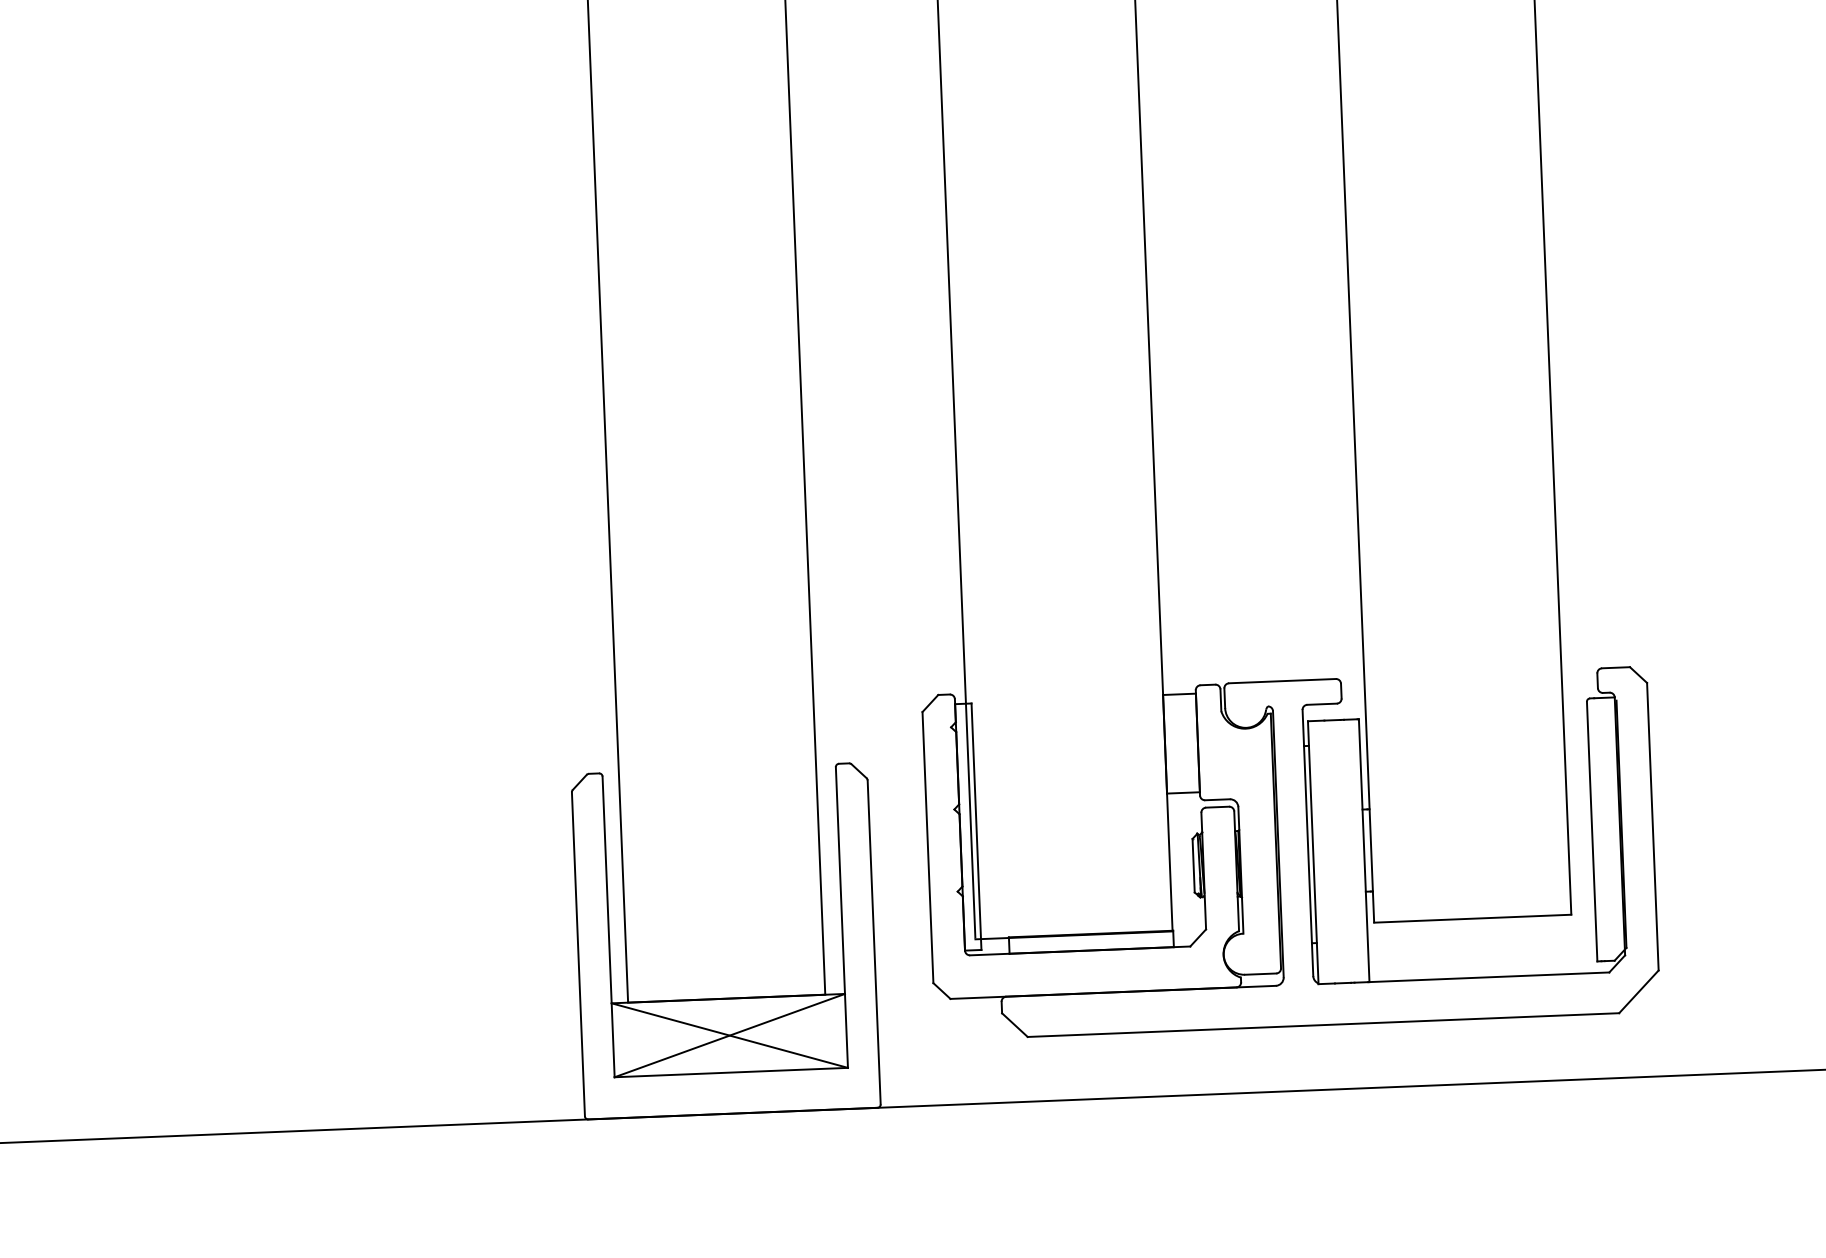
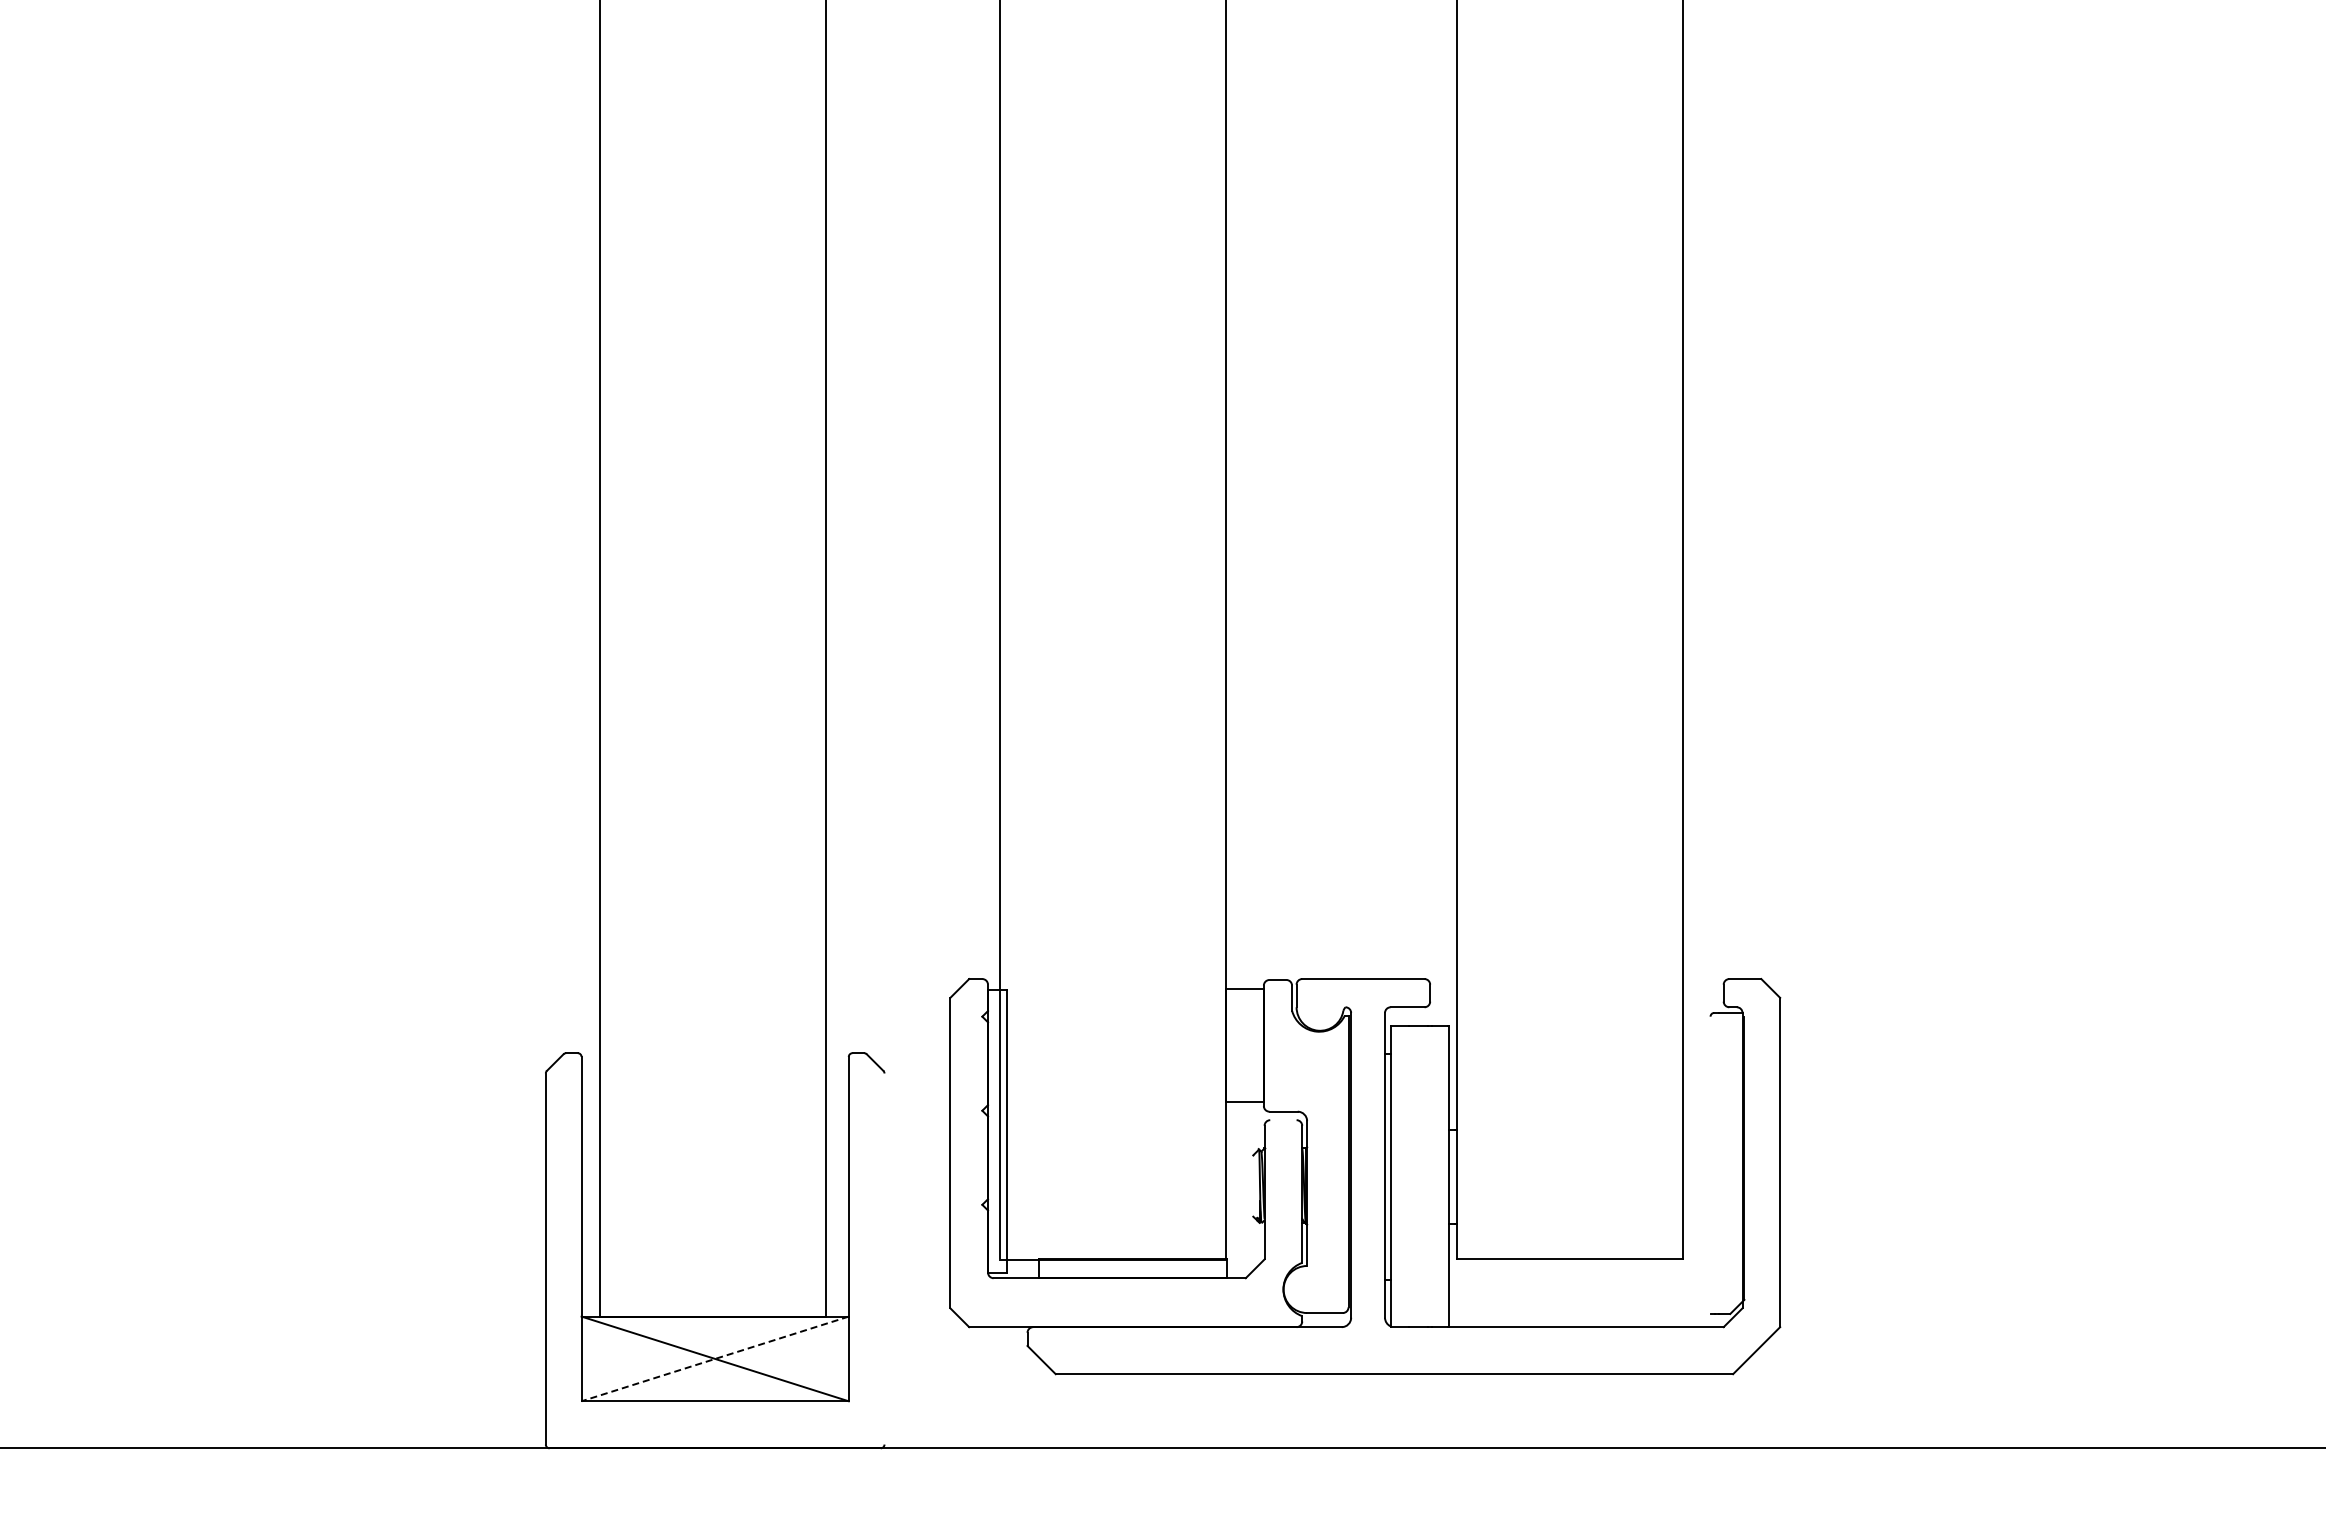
line: (1217, 807) -> (1283, 1120), removed
line: (1592, 830) -> (1710, 1164), removed
line: (1193, 865) -> (1253, 1185), removed
line: (874, 941) -> (884, 1258), removed
line: (729, 1036) -> (714, 1359), solid -> dashed

